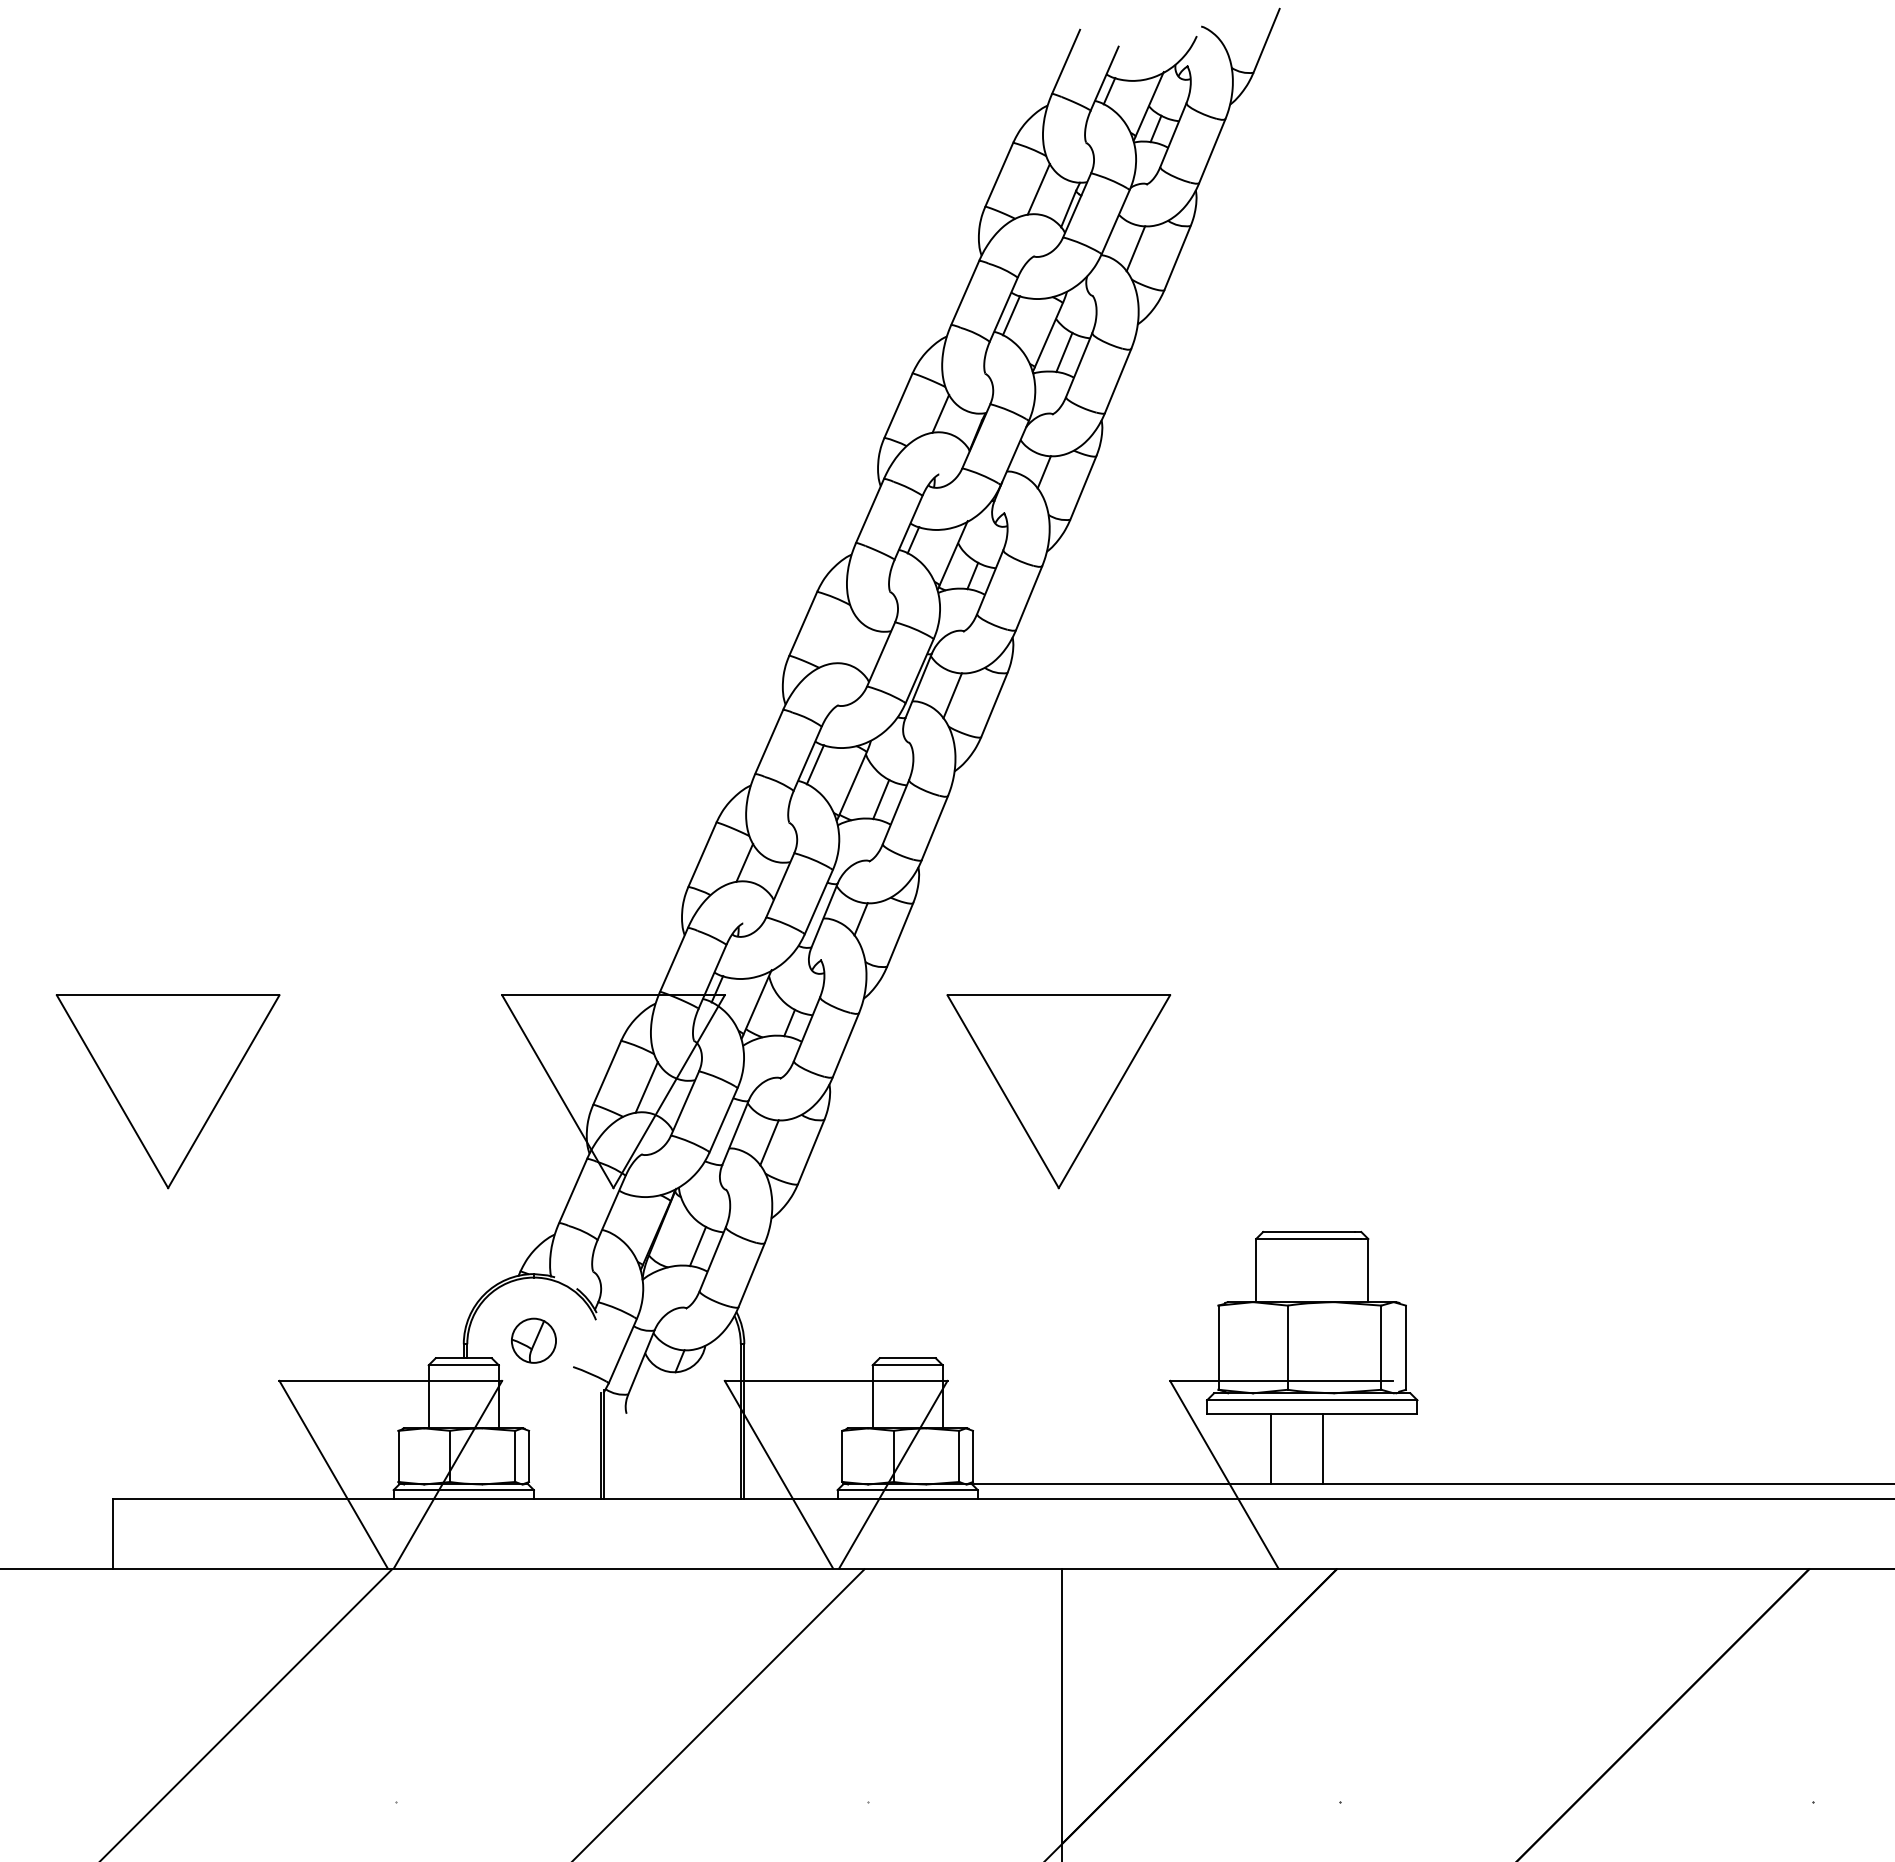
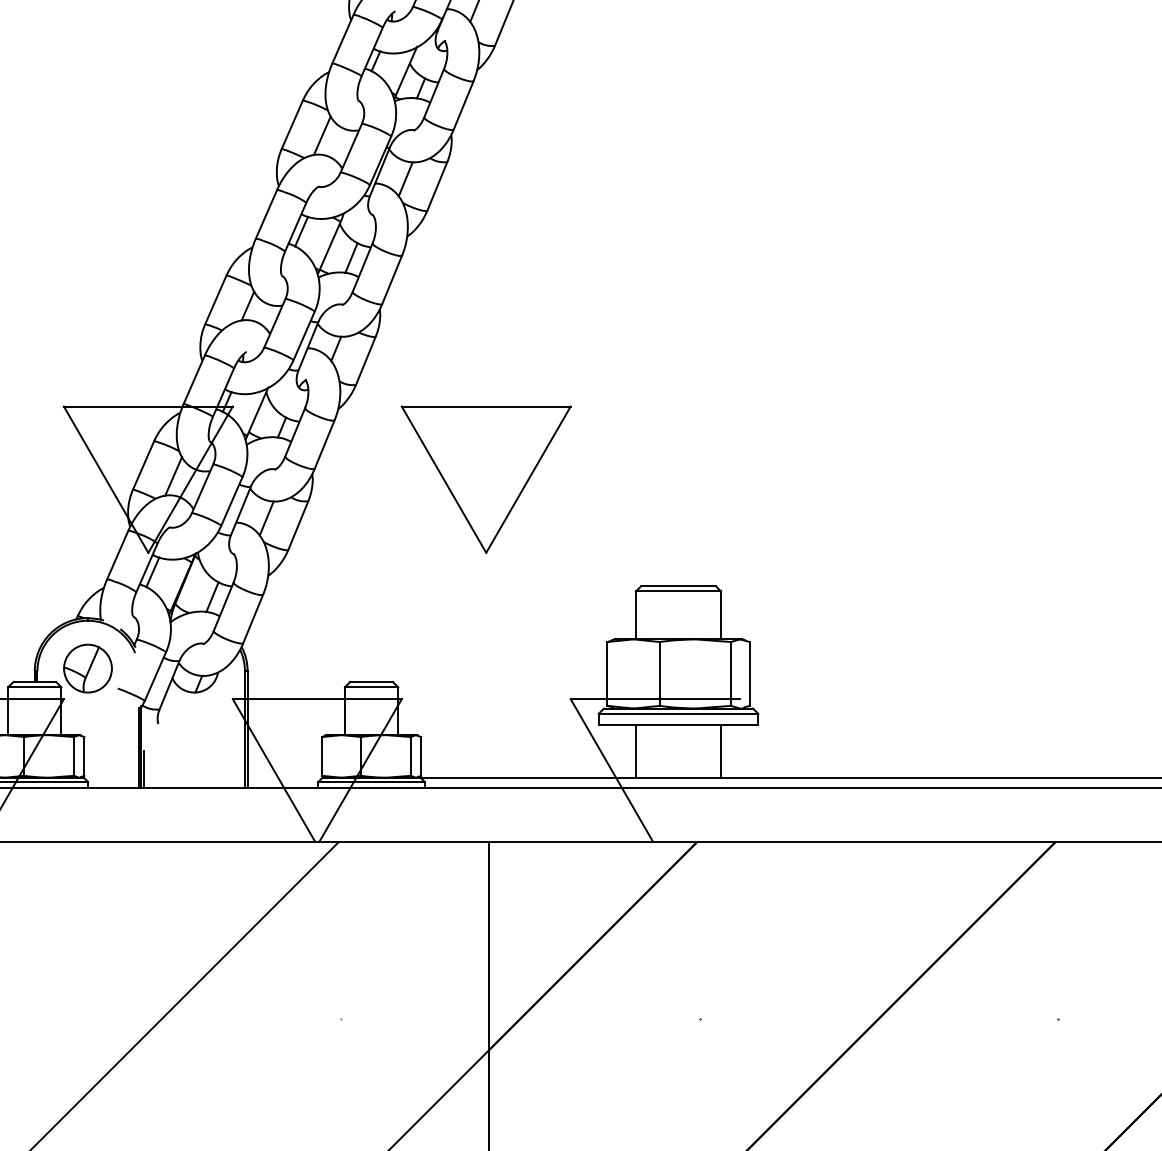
line: (842, 637) -> (322, 135), added
line: (618, 1213) -> (152, 572), added
part: (533, 1340) -> (87, 668), size x1.43
line: (1271, 1449) -> (721, 751), moved
line: (1323, 1449) -> (636, 751), moved
line: (607, 1473) -> (143, 769), added

